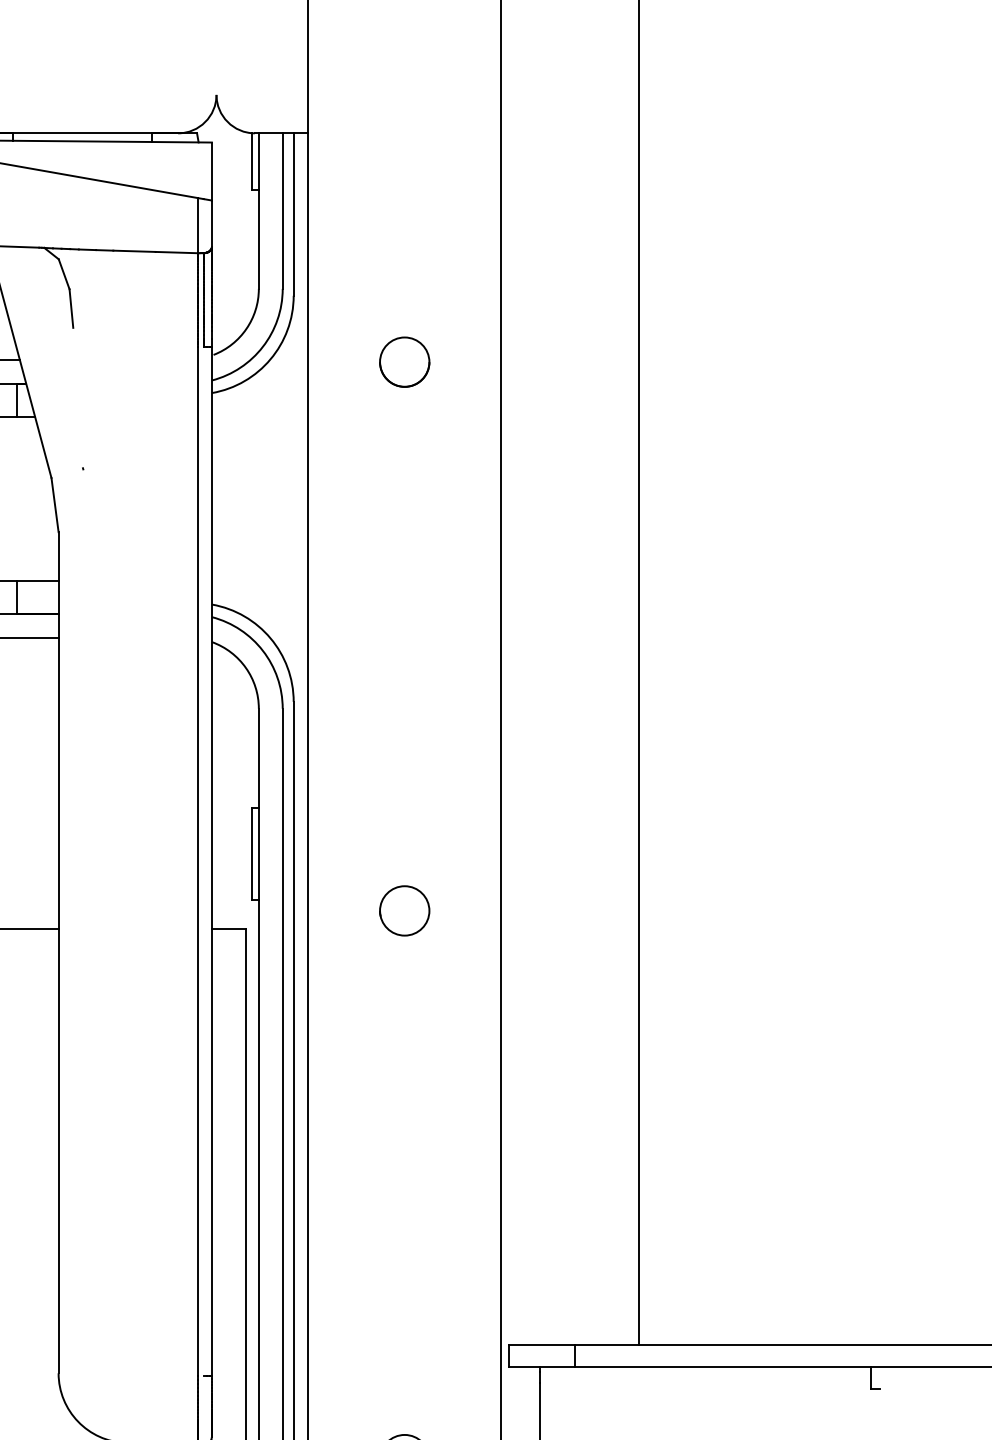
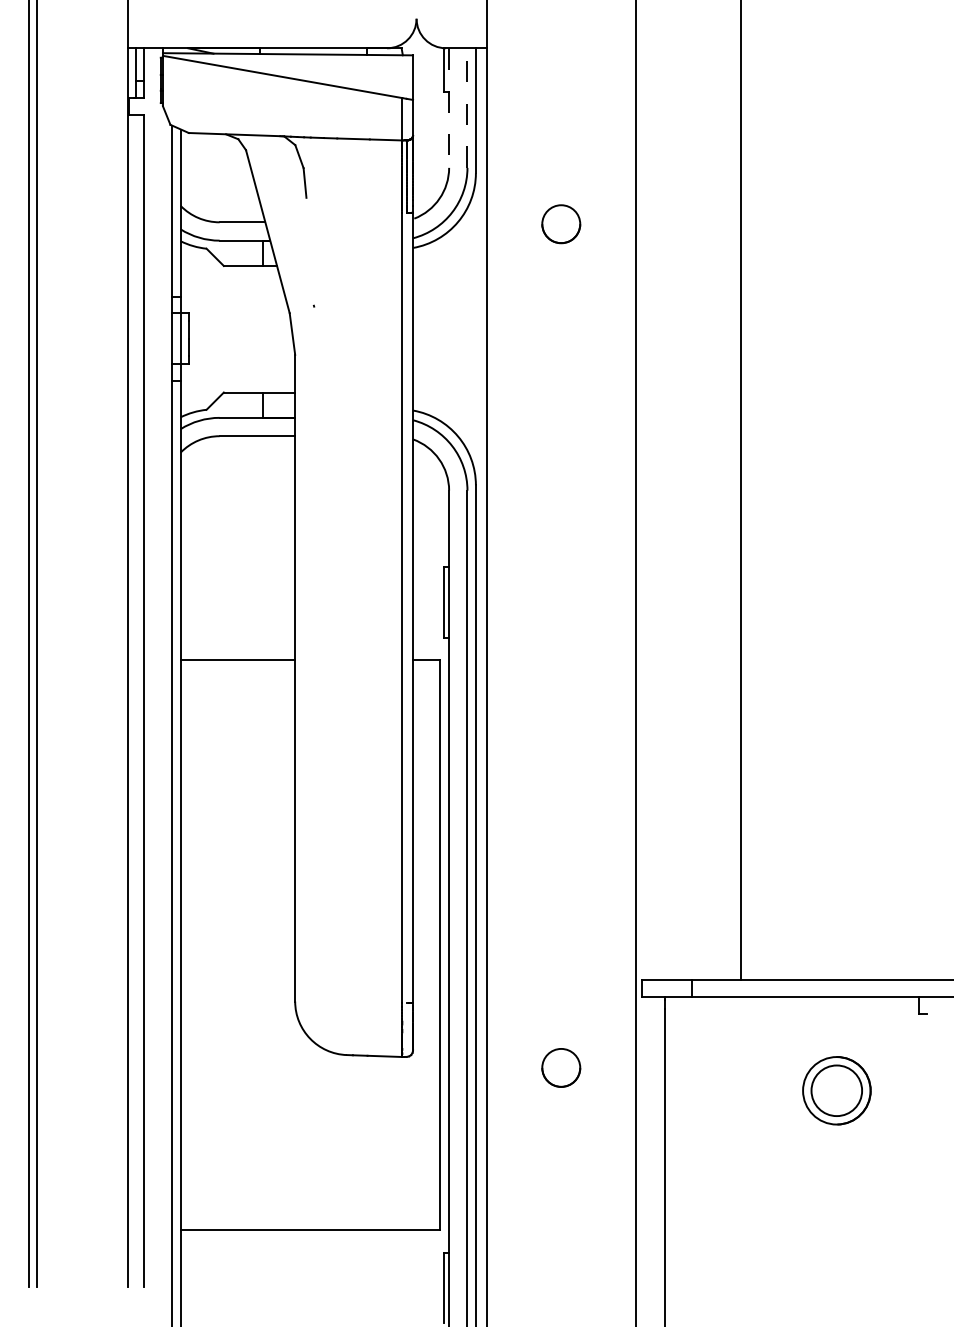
line: (259, 211) -> (449, 108), solid -> dashed
line: (282, 211) -> (467, 108), solid -> dashed
part: (405, 910) -> (561, 645), removed

